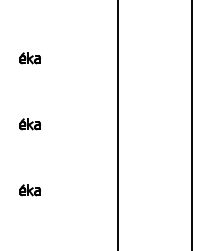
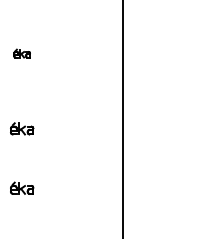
part: (29, 58) -> (21, 53), size x0.7
part: (29, 190) -> (21, 188), moved

